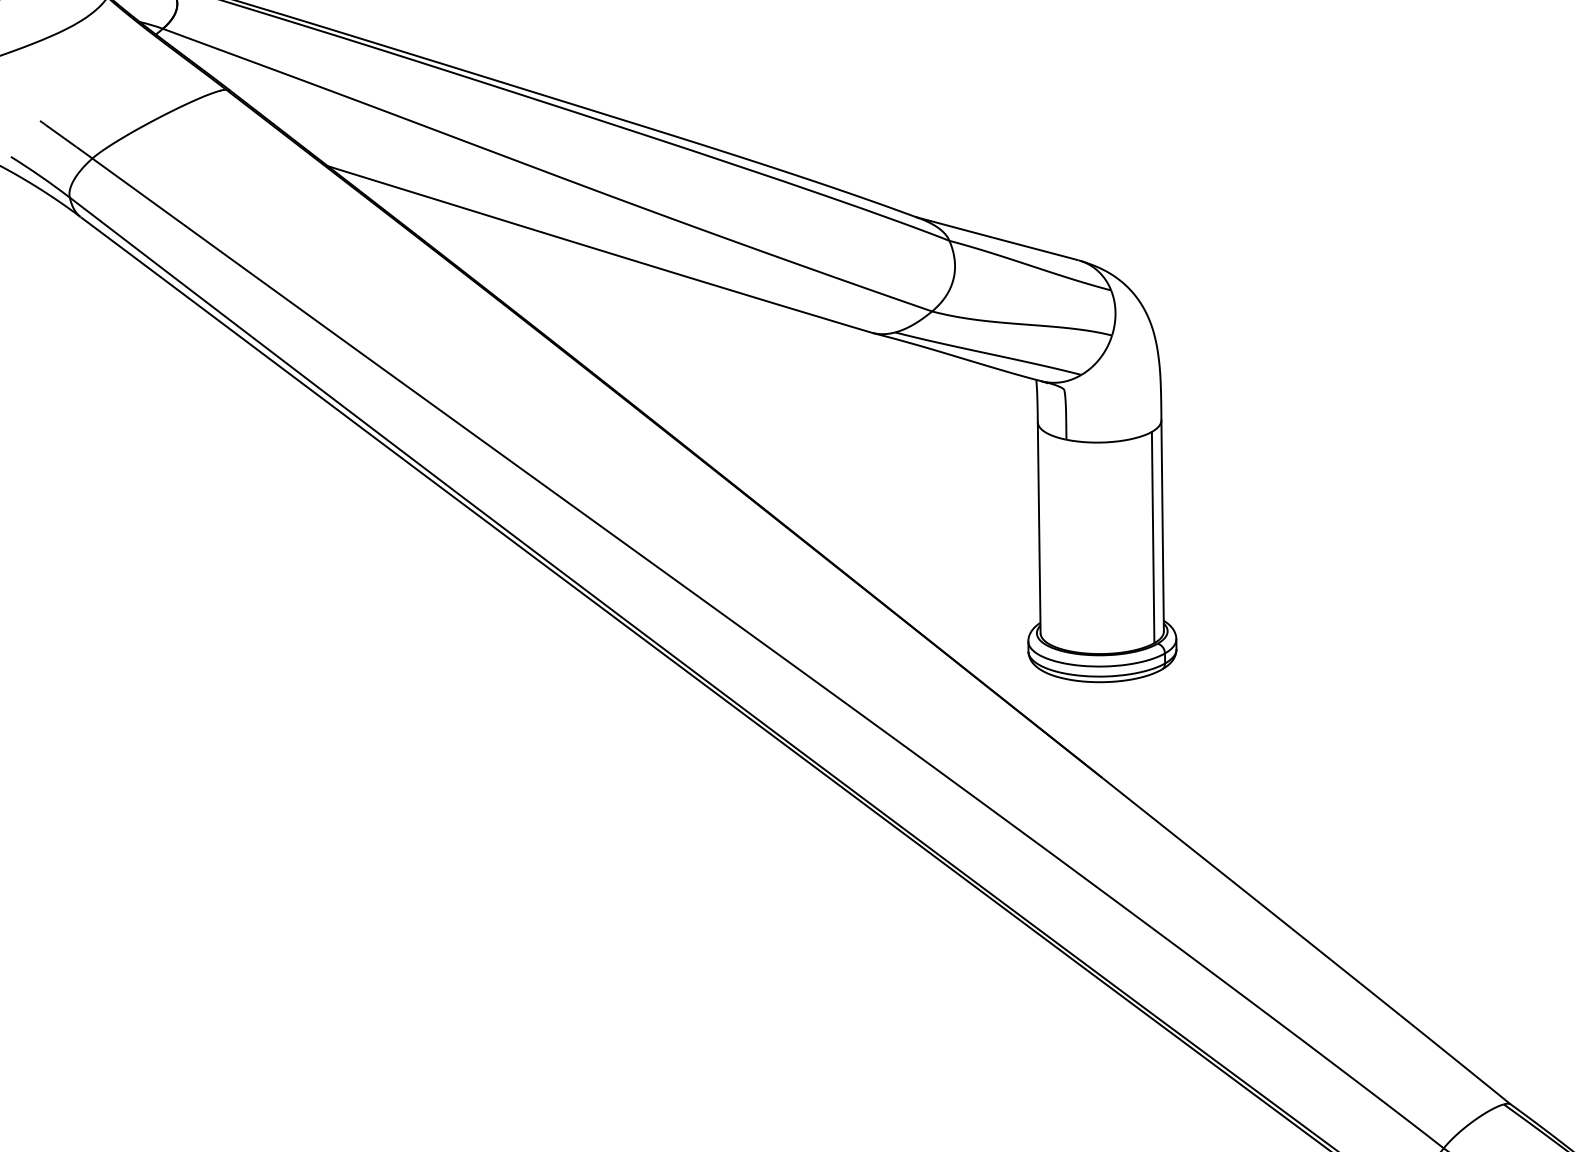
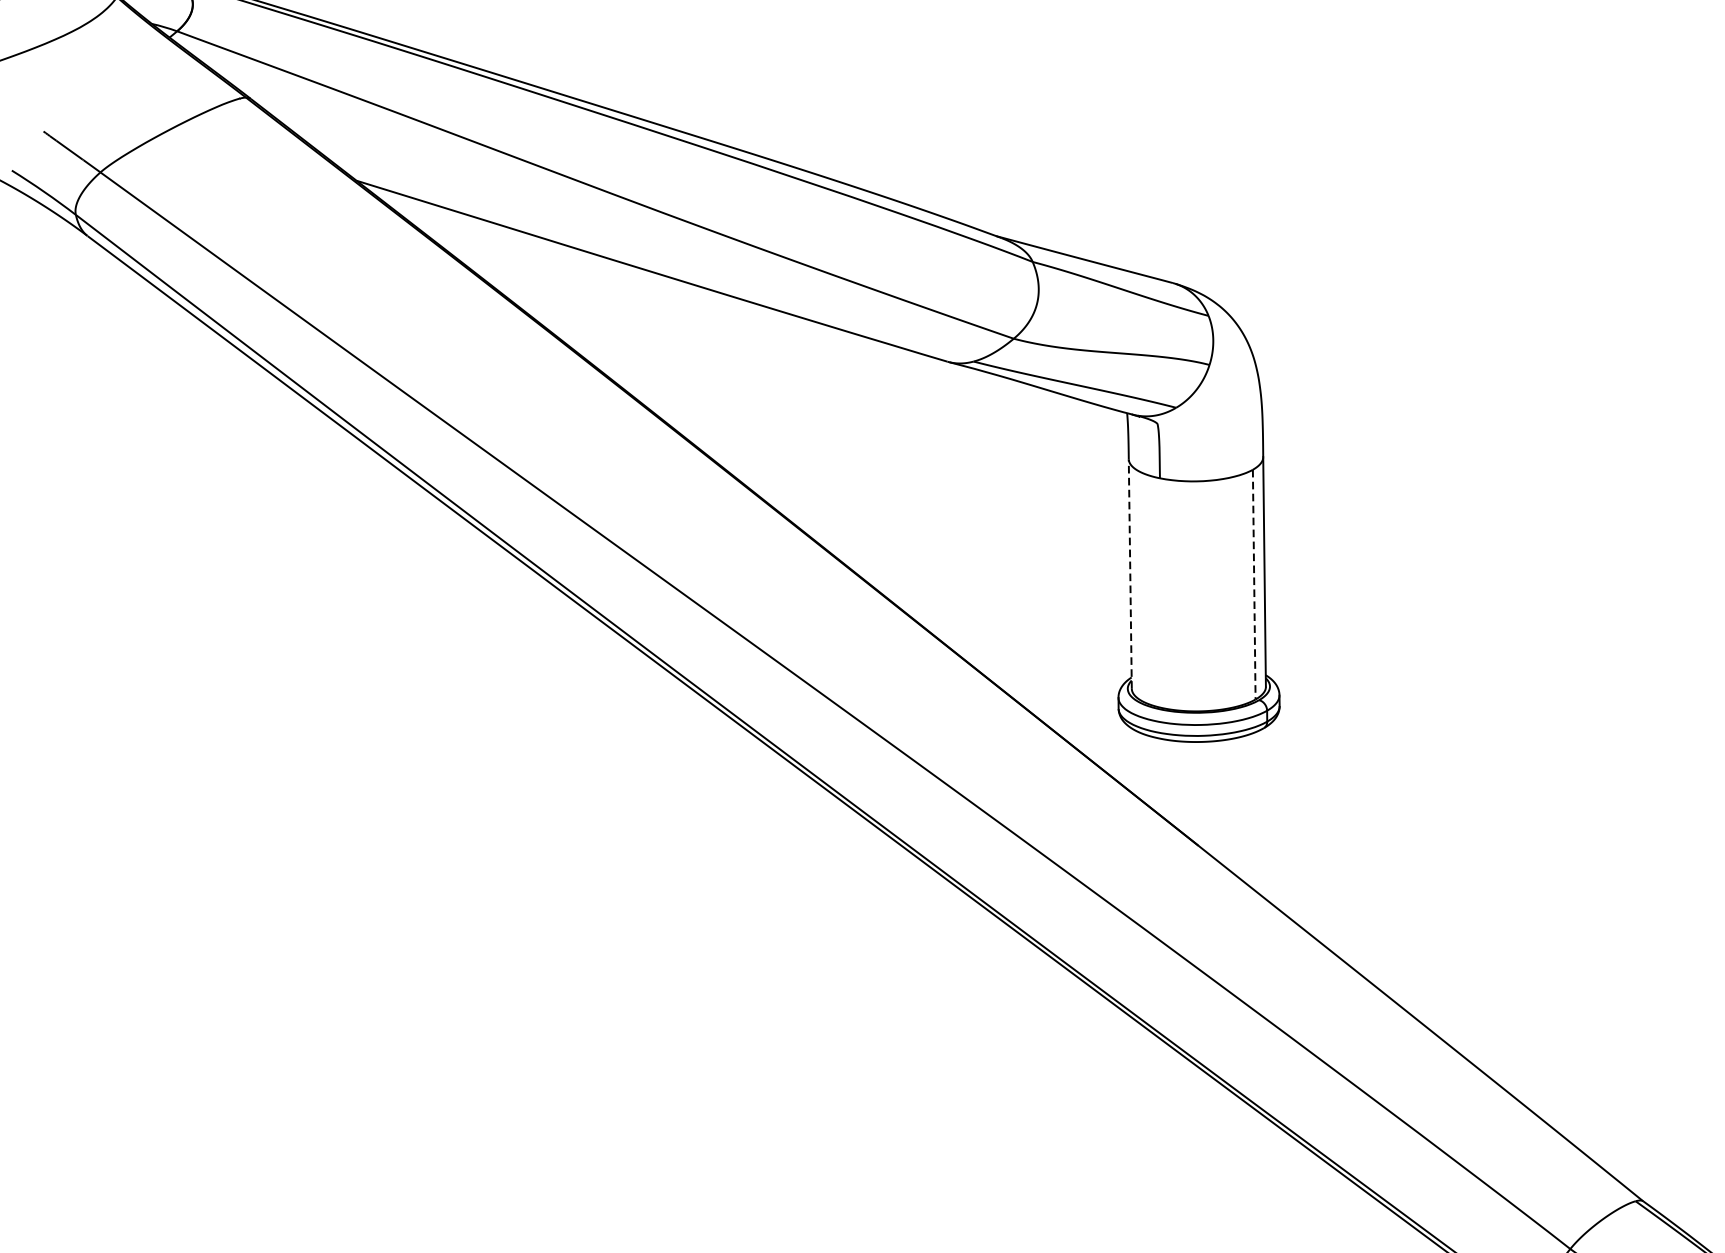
line: (1039, 527) -> (1130, 573), solid -> dashed
line: (1153, 537) -> (1254, 584), solid -> dashed

